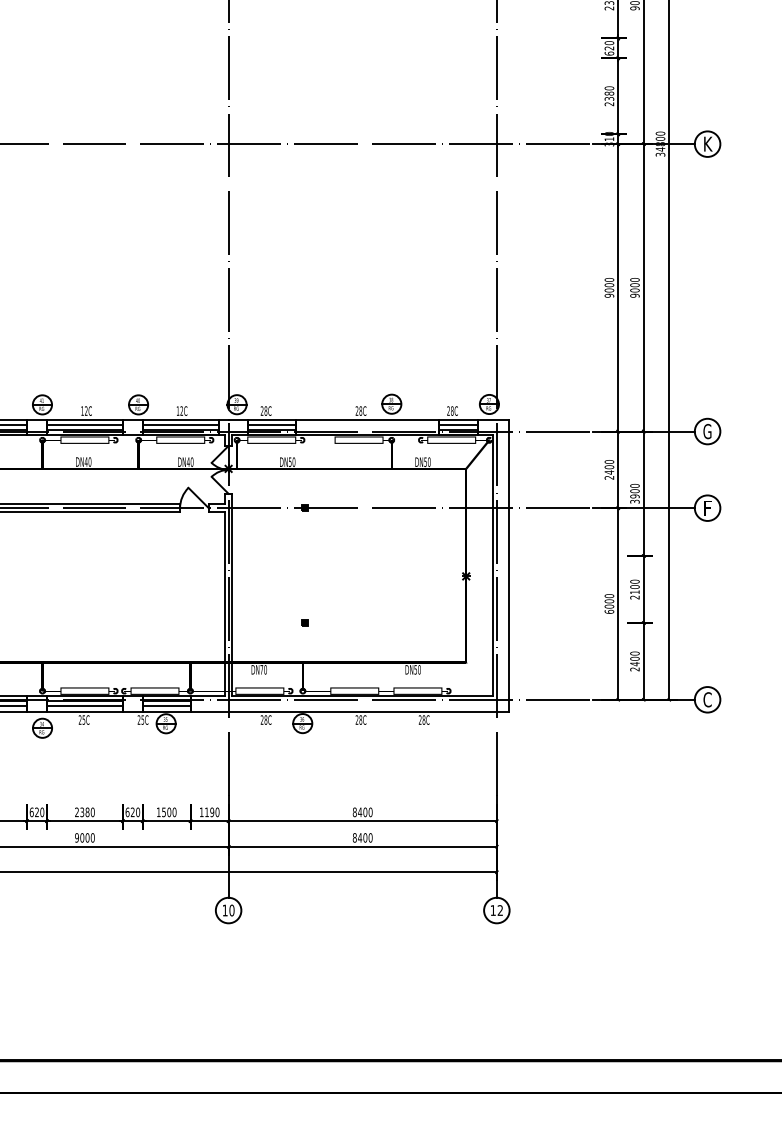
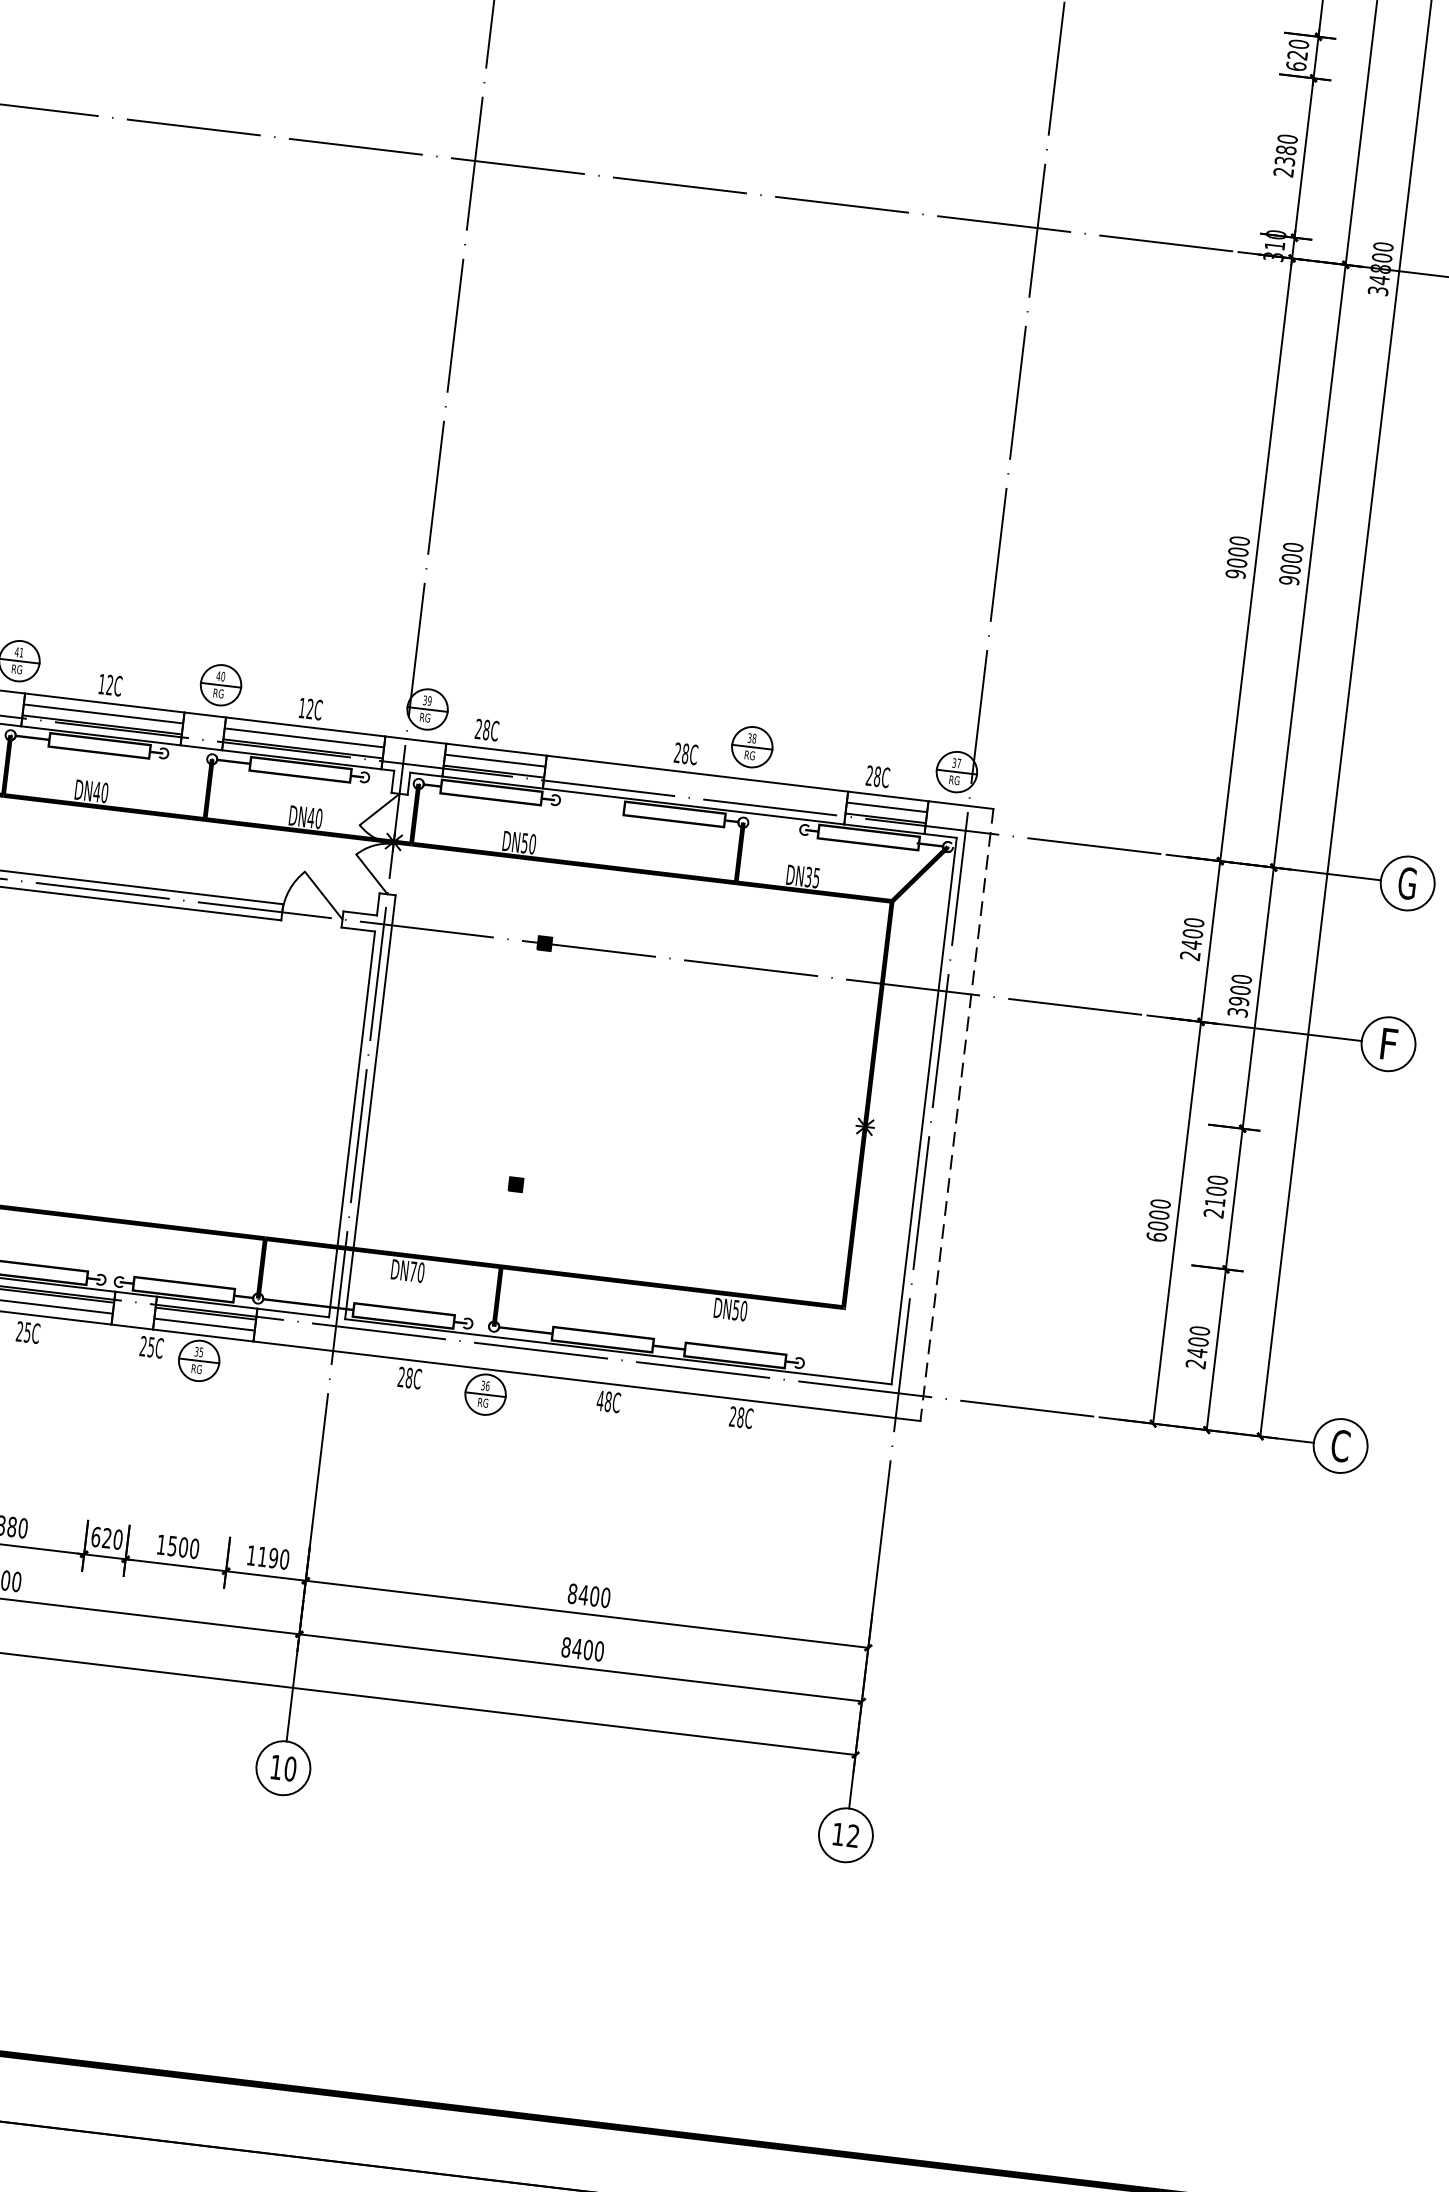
text: (427, 461) -> (812, 876), DN50 -> DN35
line: (508, 565) -> (956, 1114), solid -> dashed
text: (356, 719) -> (599, 1399), 28C -> 48C

